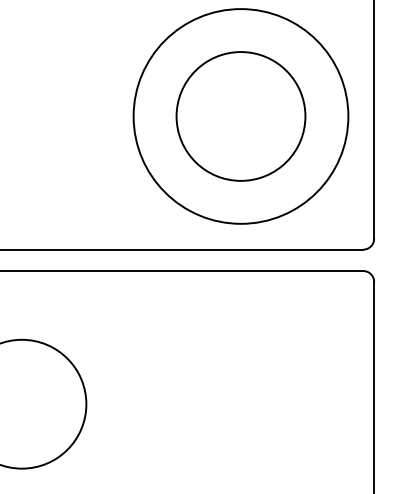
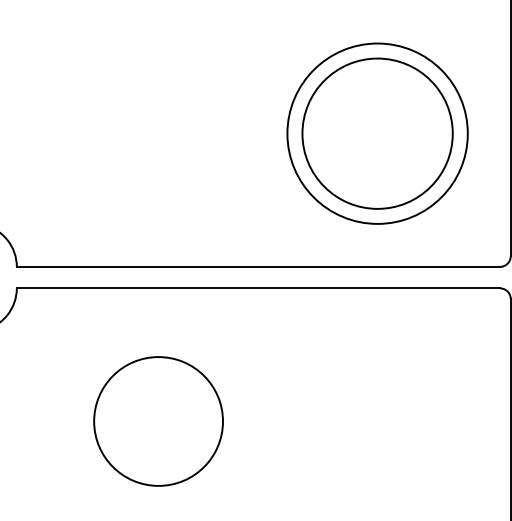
circle: (240, 116) -> (377, 133), size x0.7
circle: (240, 116) -> (377, 133), size x1.4

